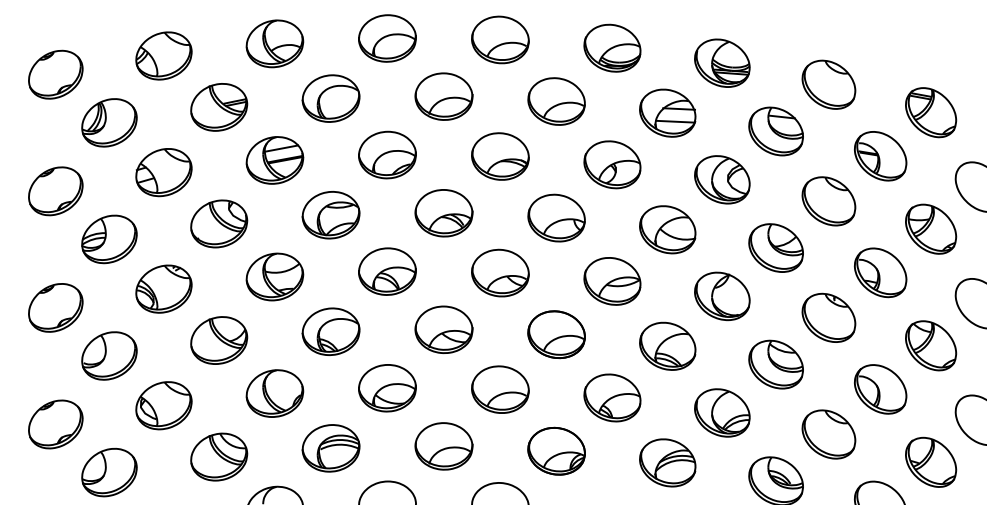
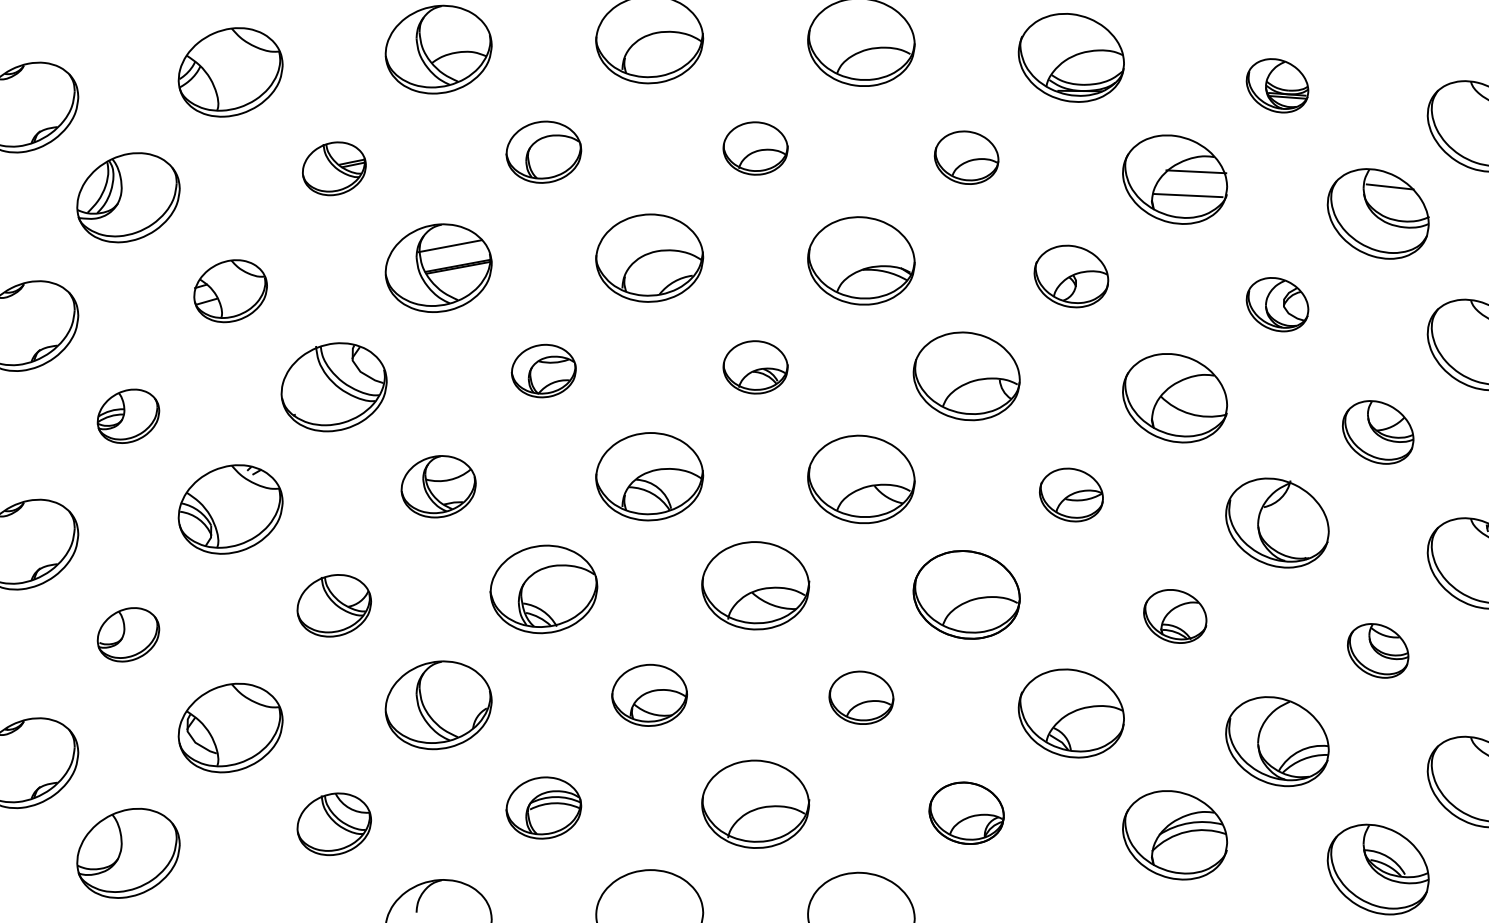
part: (722, 62) -> (1277, 84), size x0.6
part: (443, 96) -> (754, 148), size x0.6
part: (330, 98) -> (542, 152), size x0.7
part: (556, 101) -> (966, 157), size x0.6
part: (219, 107) -> (334, 168), size x0.6
part: (612, 164) -> (1071, 275), size x0.7
part: (163, 172) -> (229, 290), size x0.7
part: (722, 179) -> (1277, 303), size x0.6
part: (443, 213) -> (754, 367), size x0.6
part: (330, 215) -> (542, 371), size x0.6
part: (109, 239) -> (128, 416), size x0.6
part: (775, 247) -> (1377, 431), size x0.7
part: (274, 276) -> (437, 485), size x0.7
part: (612, 281) -> (1071, 495), size x0.6
part: (219, 340) -> (334, 605), size x0.7
part: (667, 345) -> (1174, 615), size x0.6
part: (109, 355) -> (128, 633), size x0.6
part: (775, 364) -> (1377, 650), size x0.6
part: (387, 388) -> (649, 695), size x0.7
part: (500, 389) -> (861, 697), size x0.6
part: (330, 448) -> (542, 808), size x0.7
part: (556, 450) -> (966, 811), size x0.7
part: (219, 456) -> (334, 823), size x0.7

